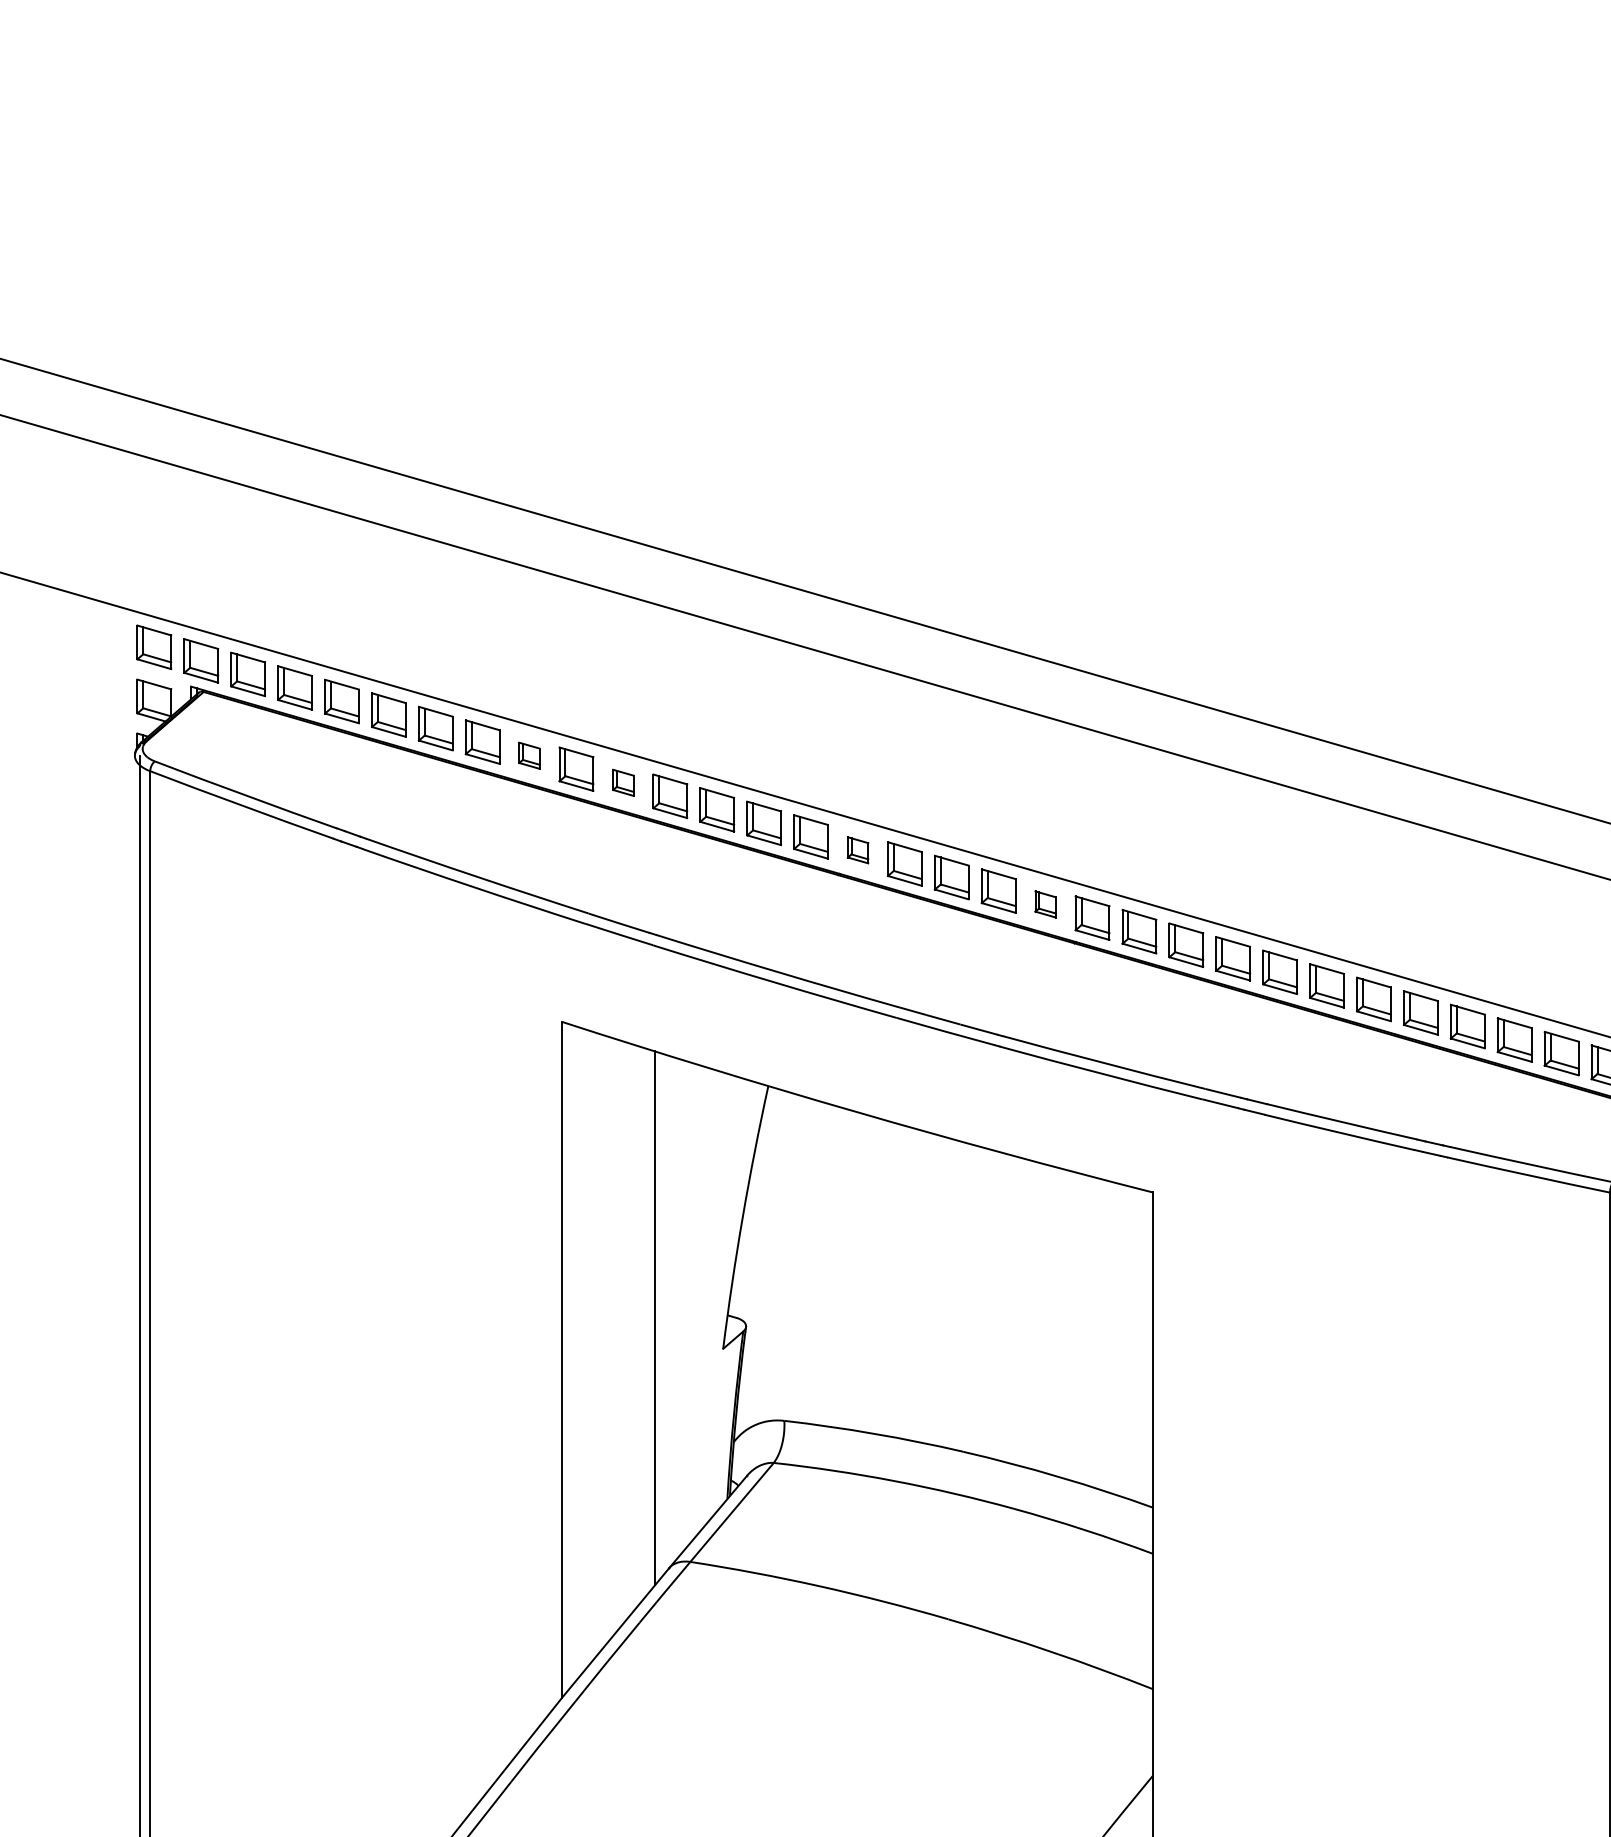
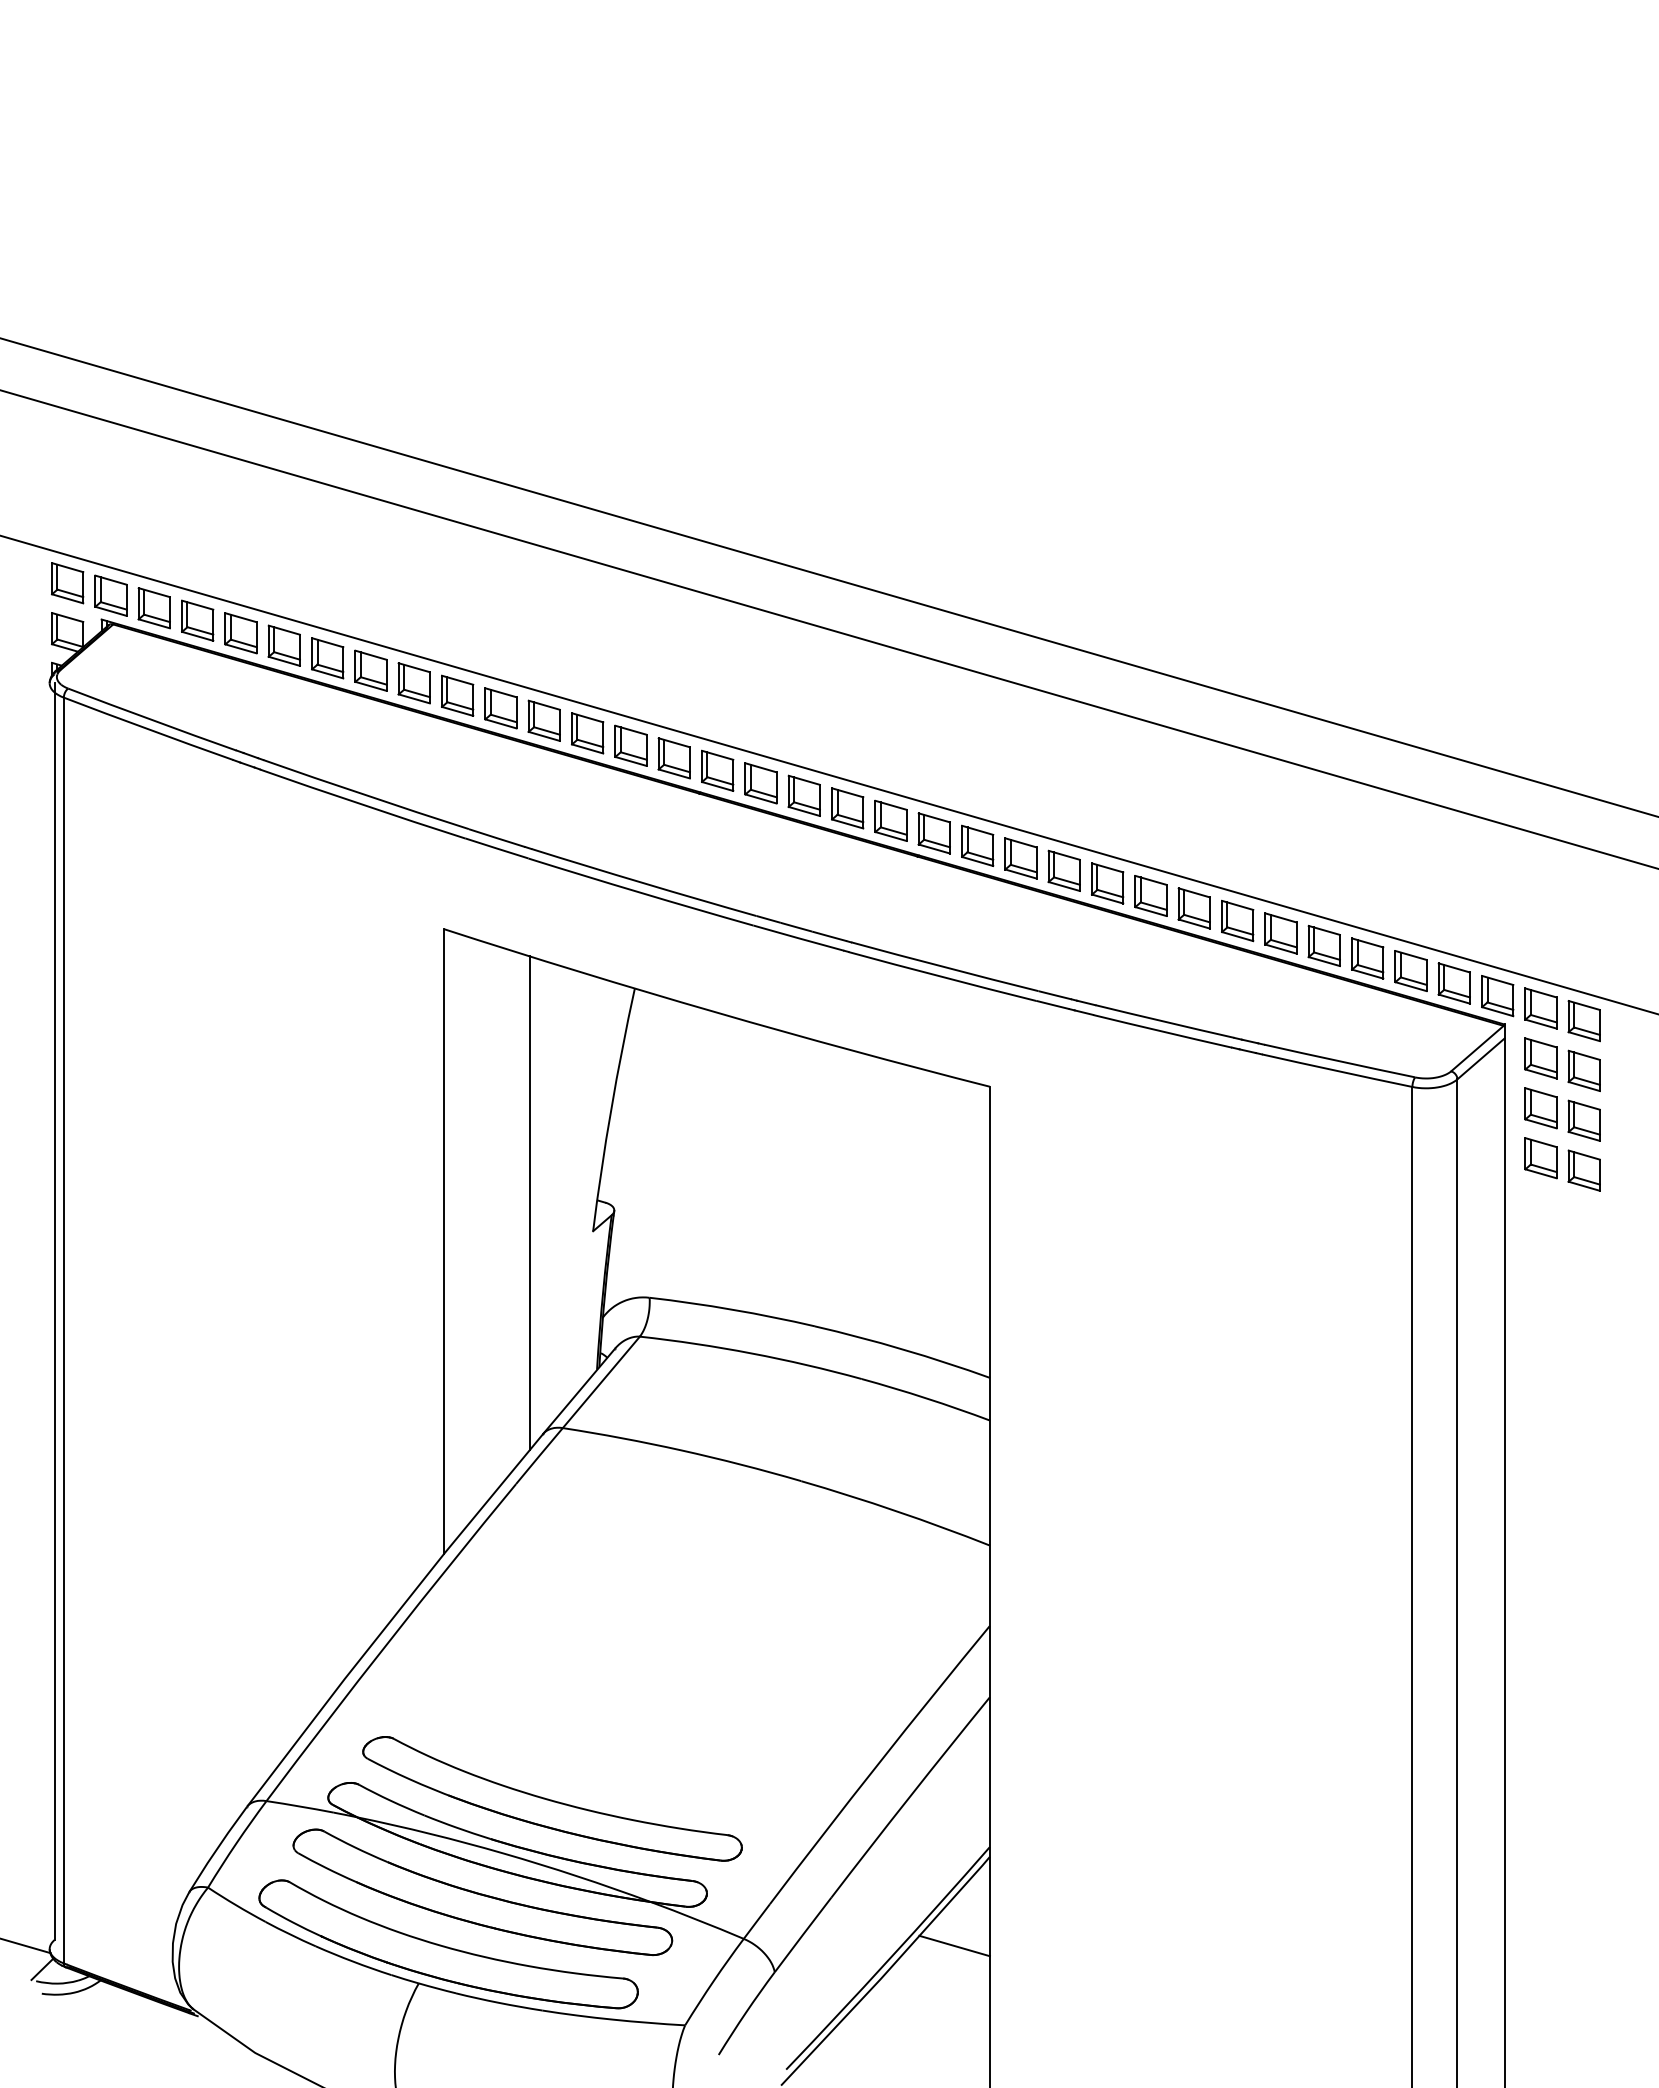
part: (528, 755) -> (413, 683), size x1.67
part: (622, 782) -> (500, 708), size x1.67
part: (857, 850) -> (717, 770), size x1.67
part: (1045, 904) -> (890, 820), size x1.67

